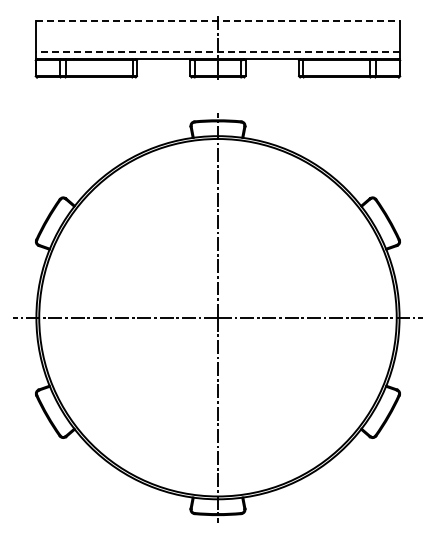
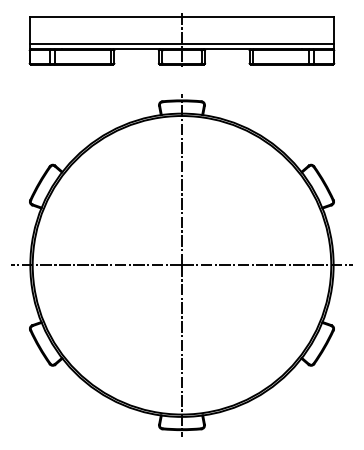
line: (217, 20) -> (181, 17), dashed -> solid
line: (217, 52) -> (181, 43), dashed -> solid

